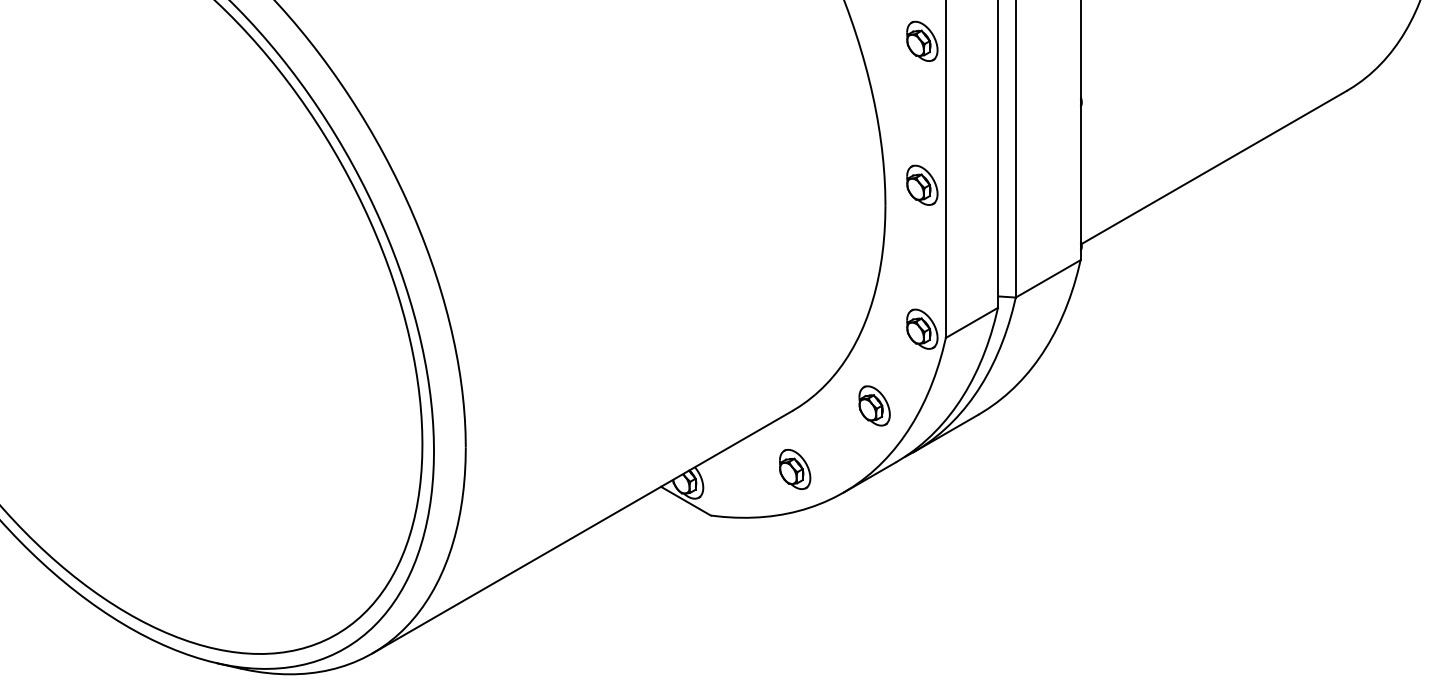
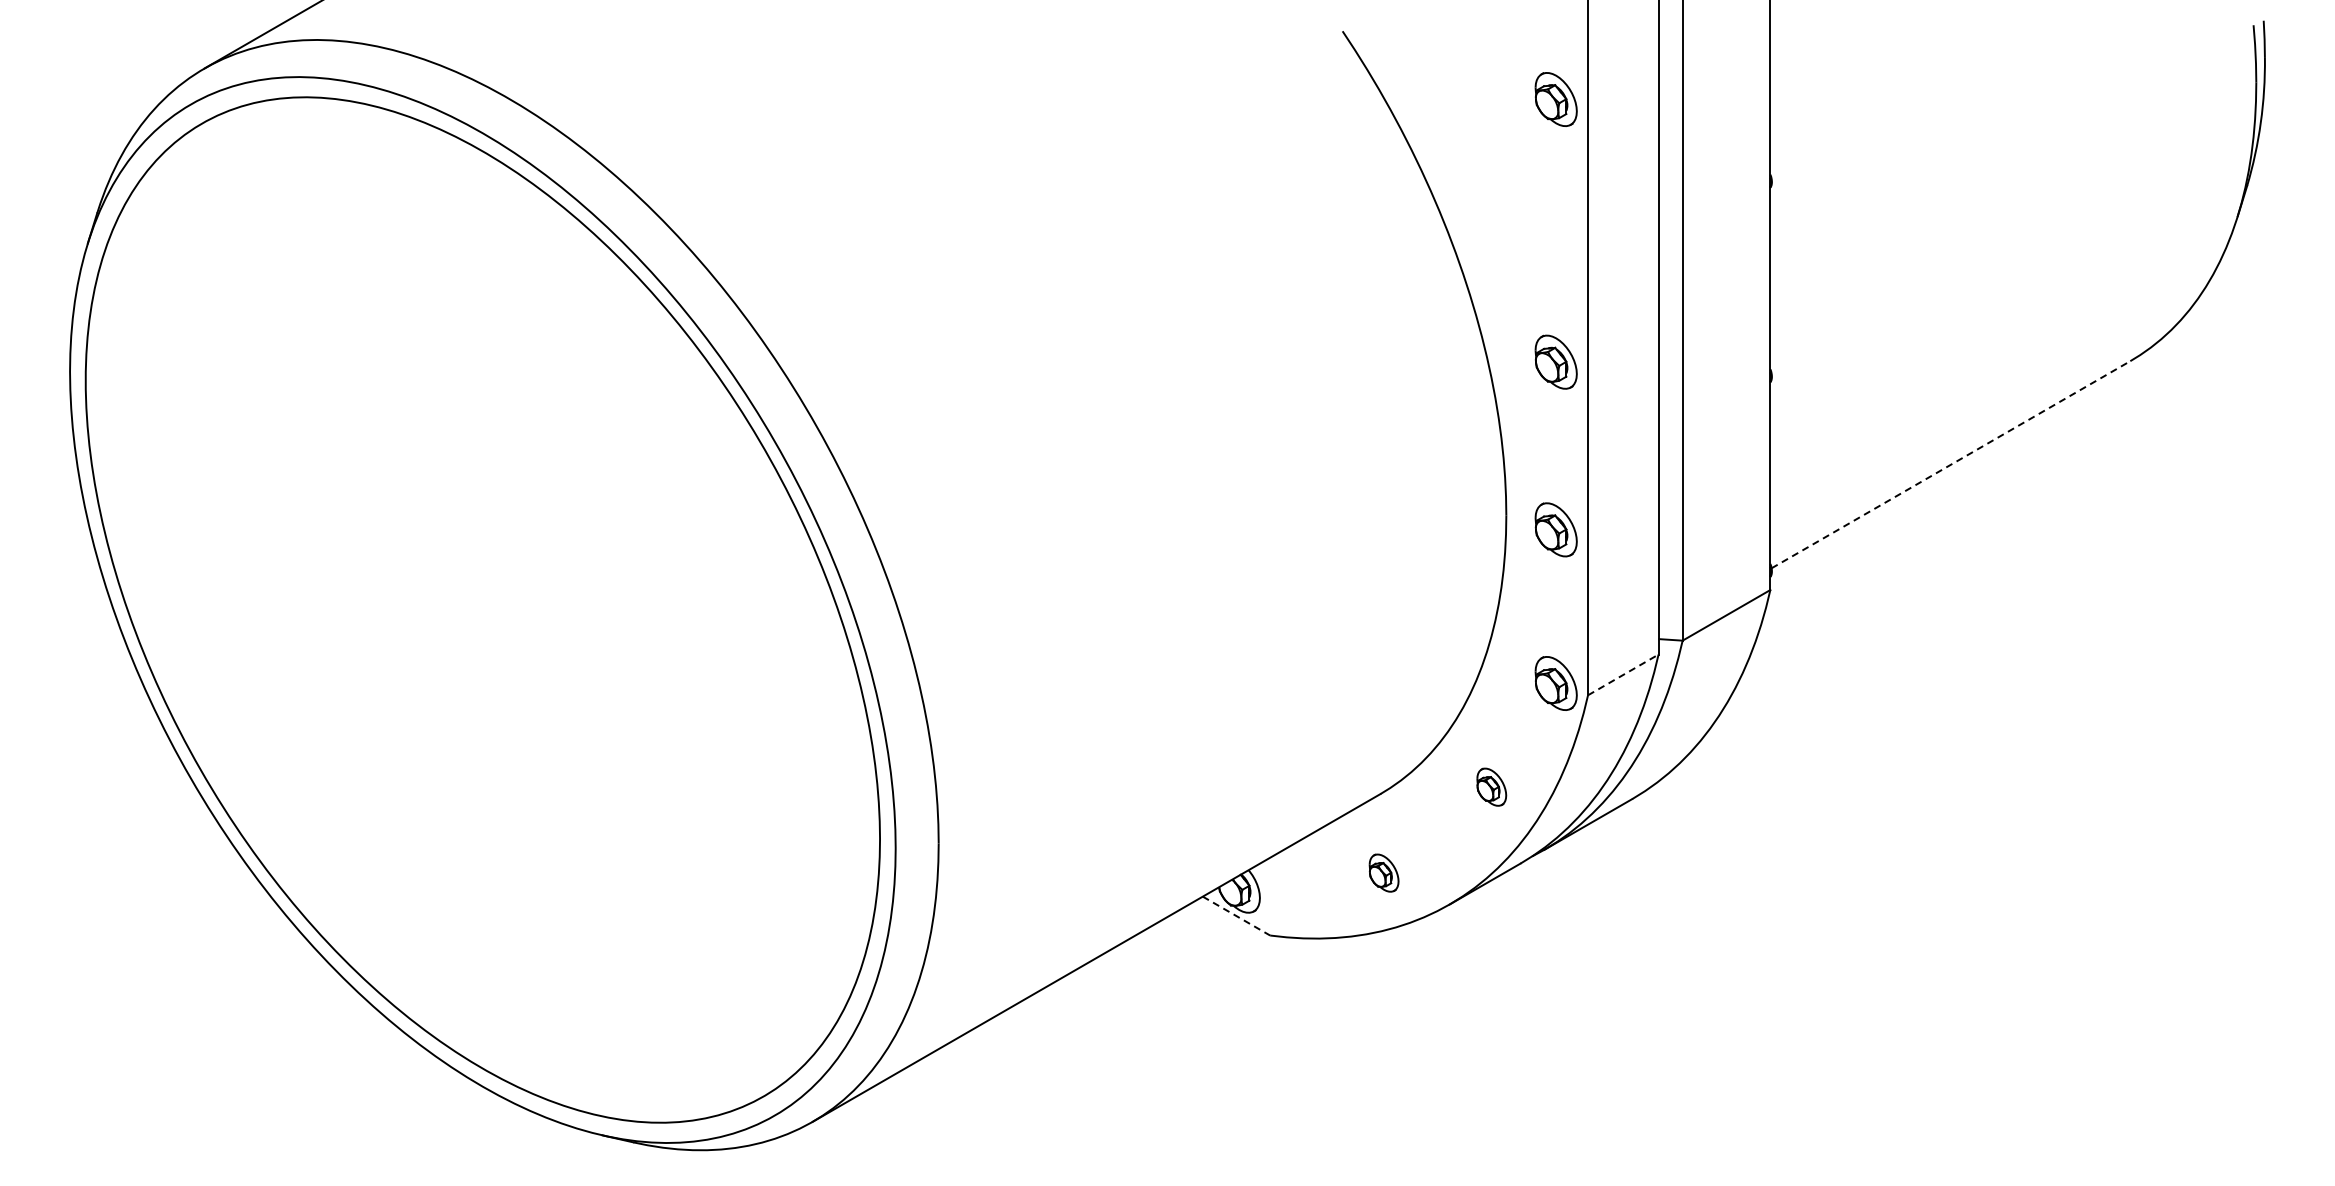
part: (921, 40) -> (1555, 361), moved
line: (1214, 167) -> (1951, 464), solid -> dashed
part: (921, 185) -> (1555, 529), moved
line: (972, 322) -> (1623, 674), solid -> dashed
part: (874, 405) -> (1491, 786), size x0.7
part: (794, 468) -> (1383, 872), size x0.7
line: (685, 501) -> (1236, 916), solid -> dashed

